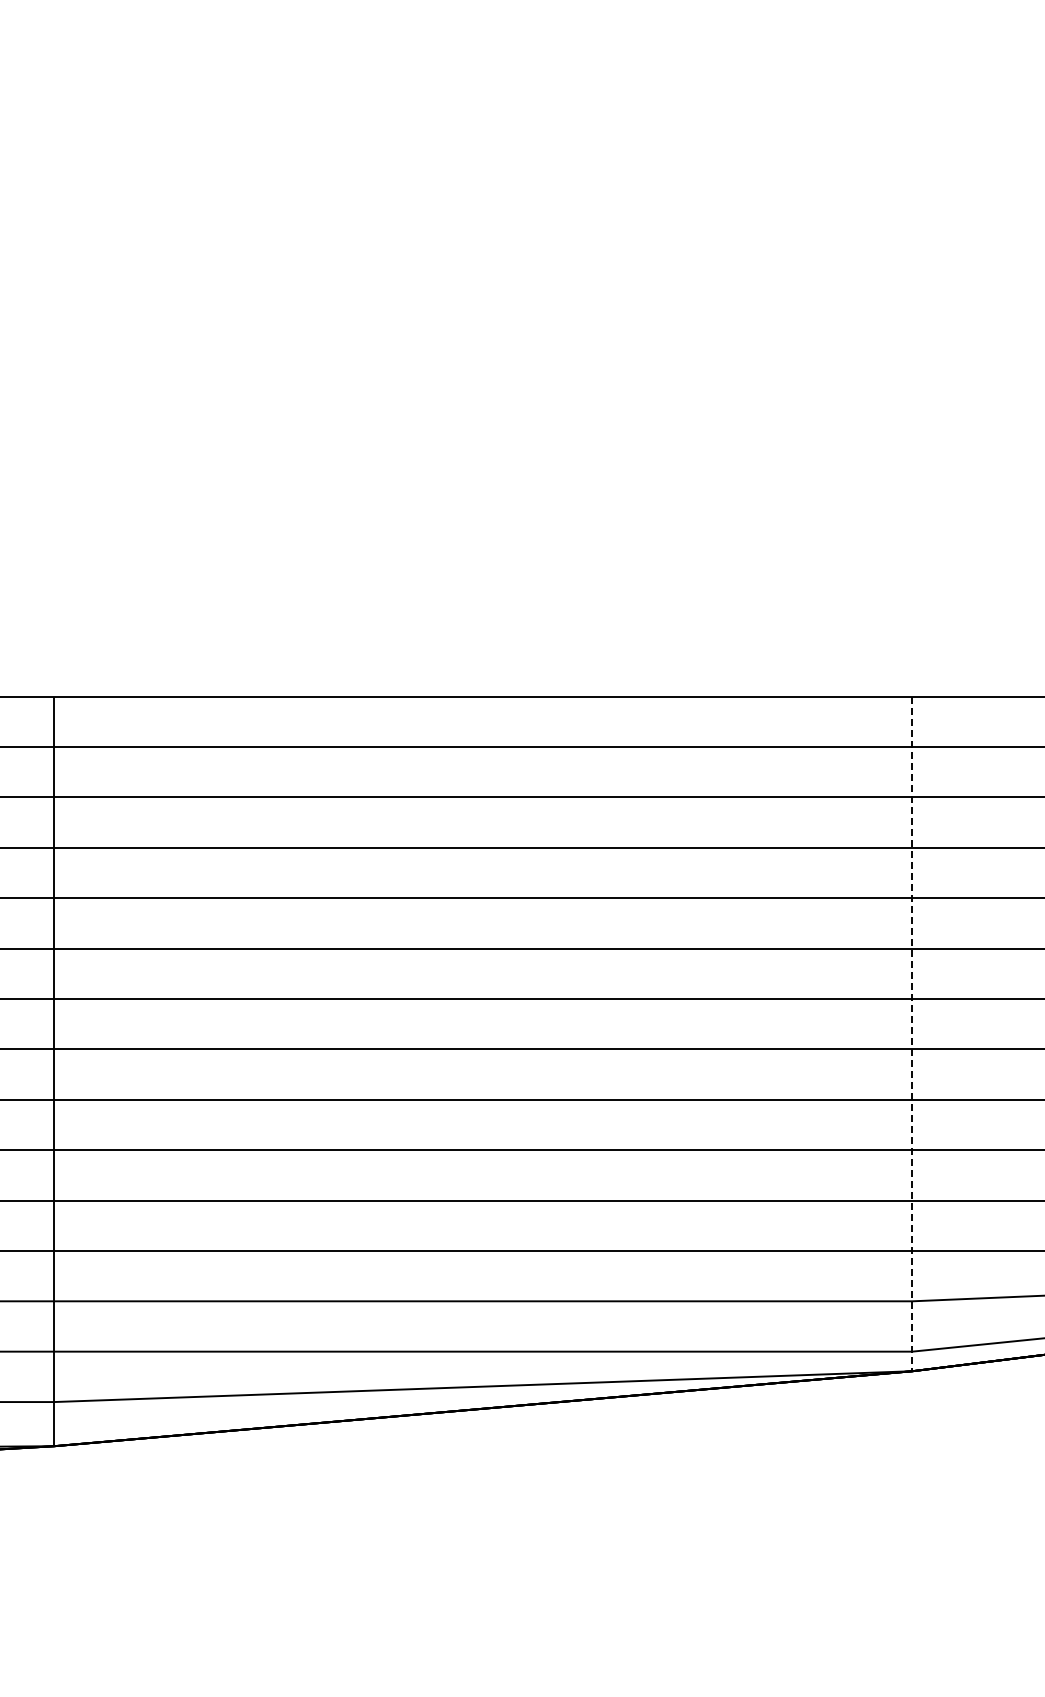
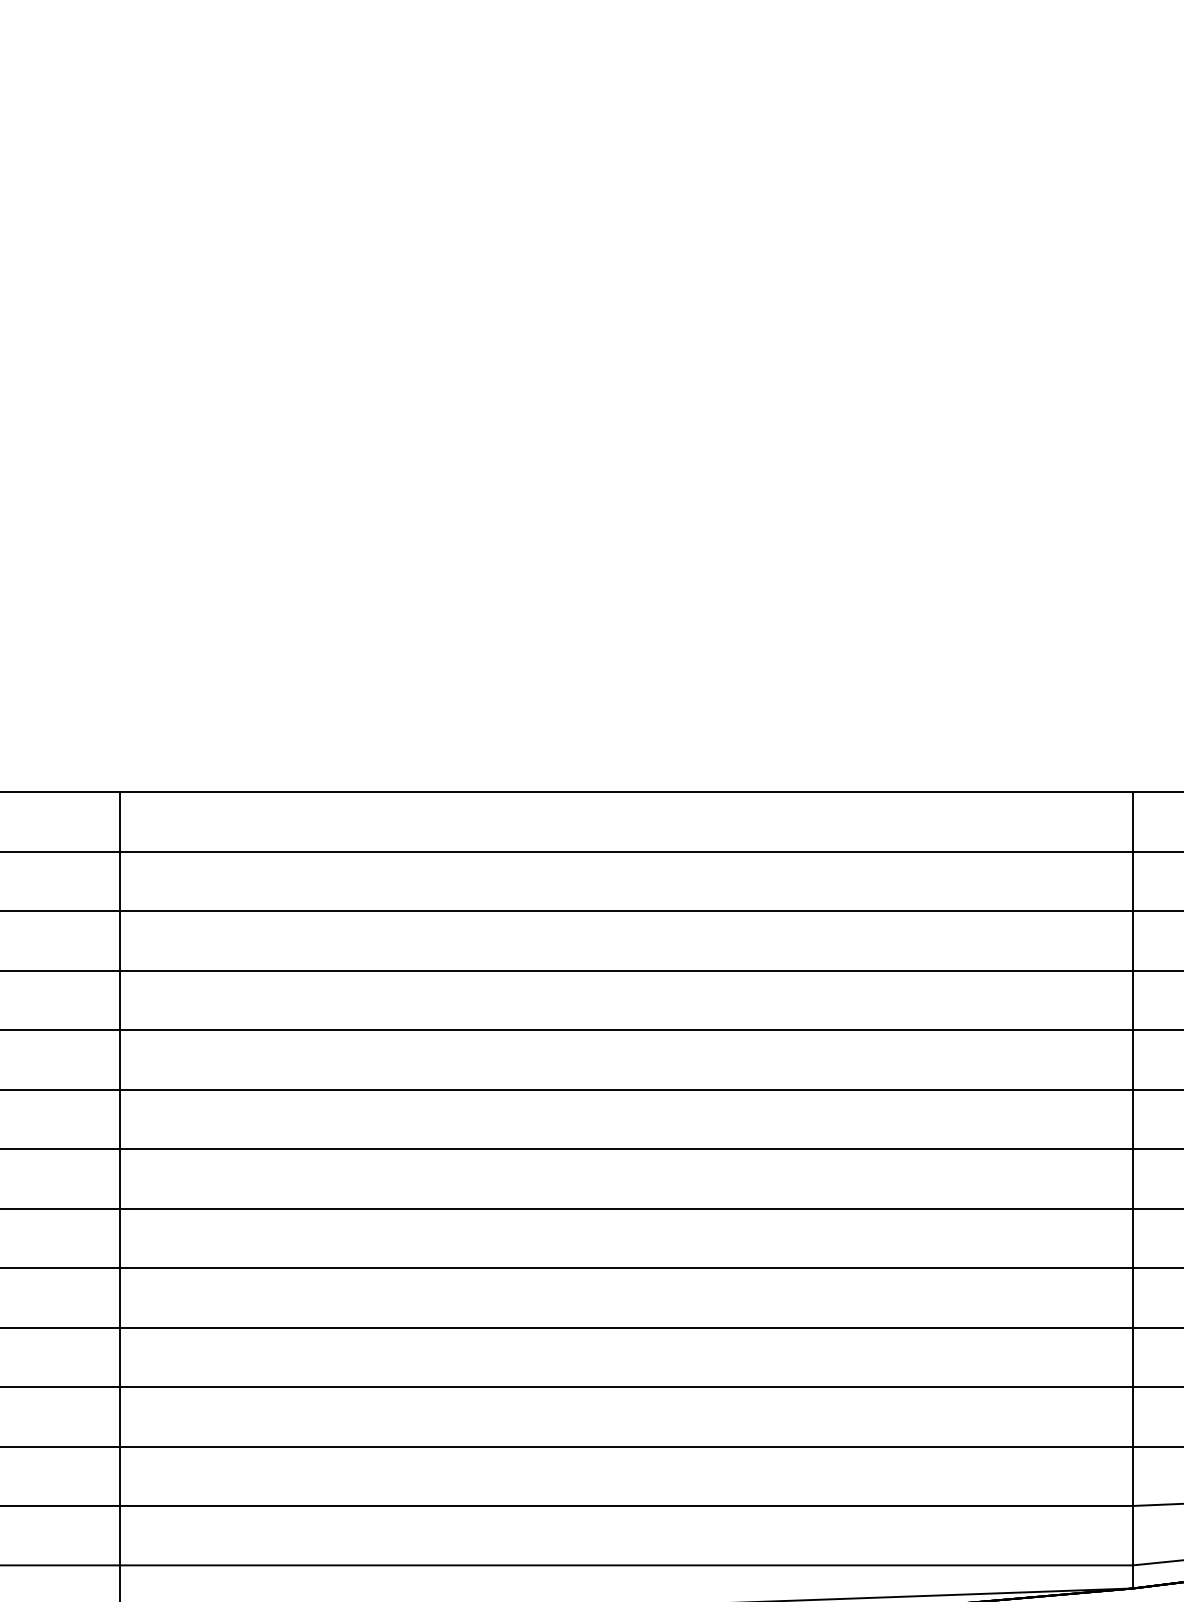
line: (912, 1034) -> (1133, 1191), dashed -> solid

